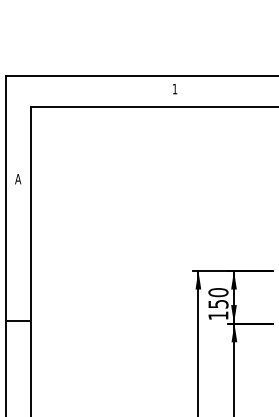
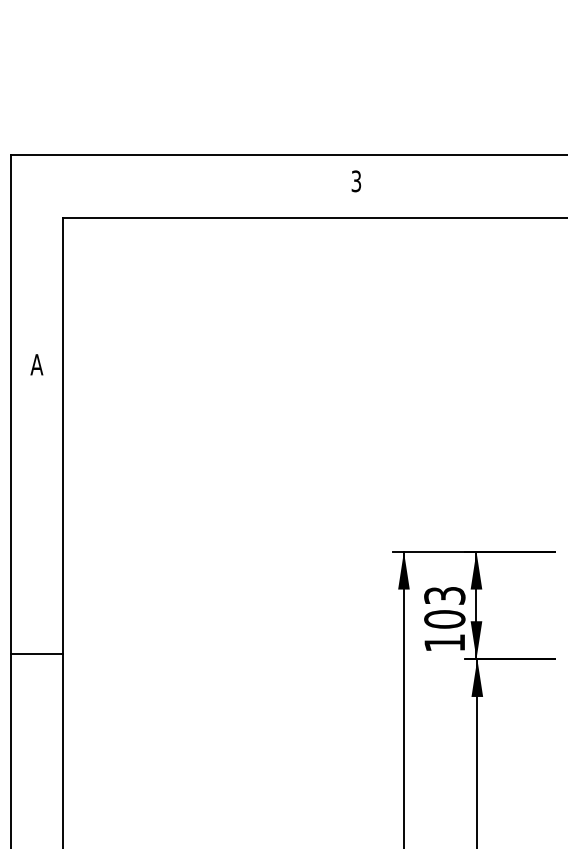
text: (174, 88) -> (355, 180), 1 -> 3
text: (218, 298) -> (444, 607), 150 -> 103

